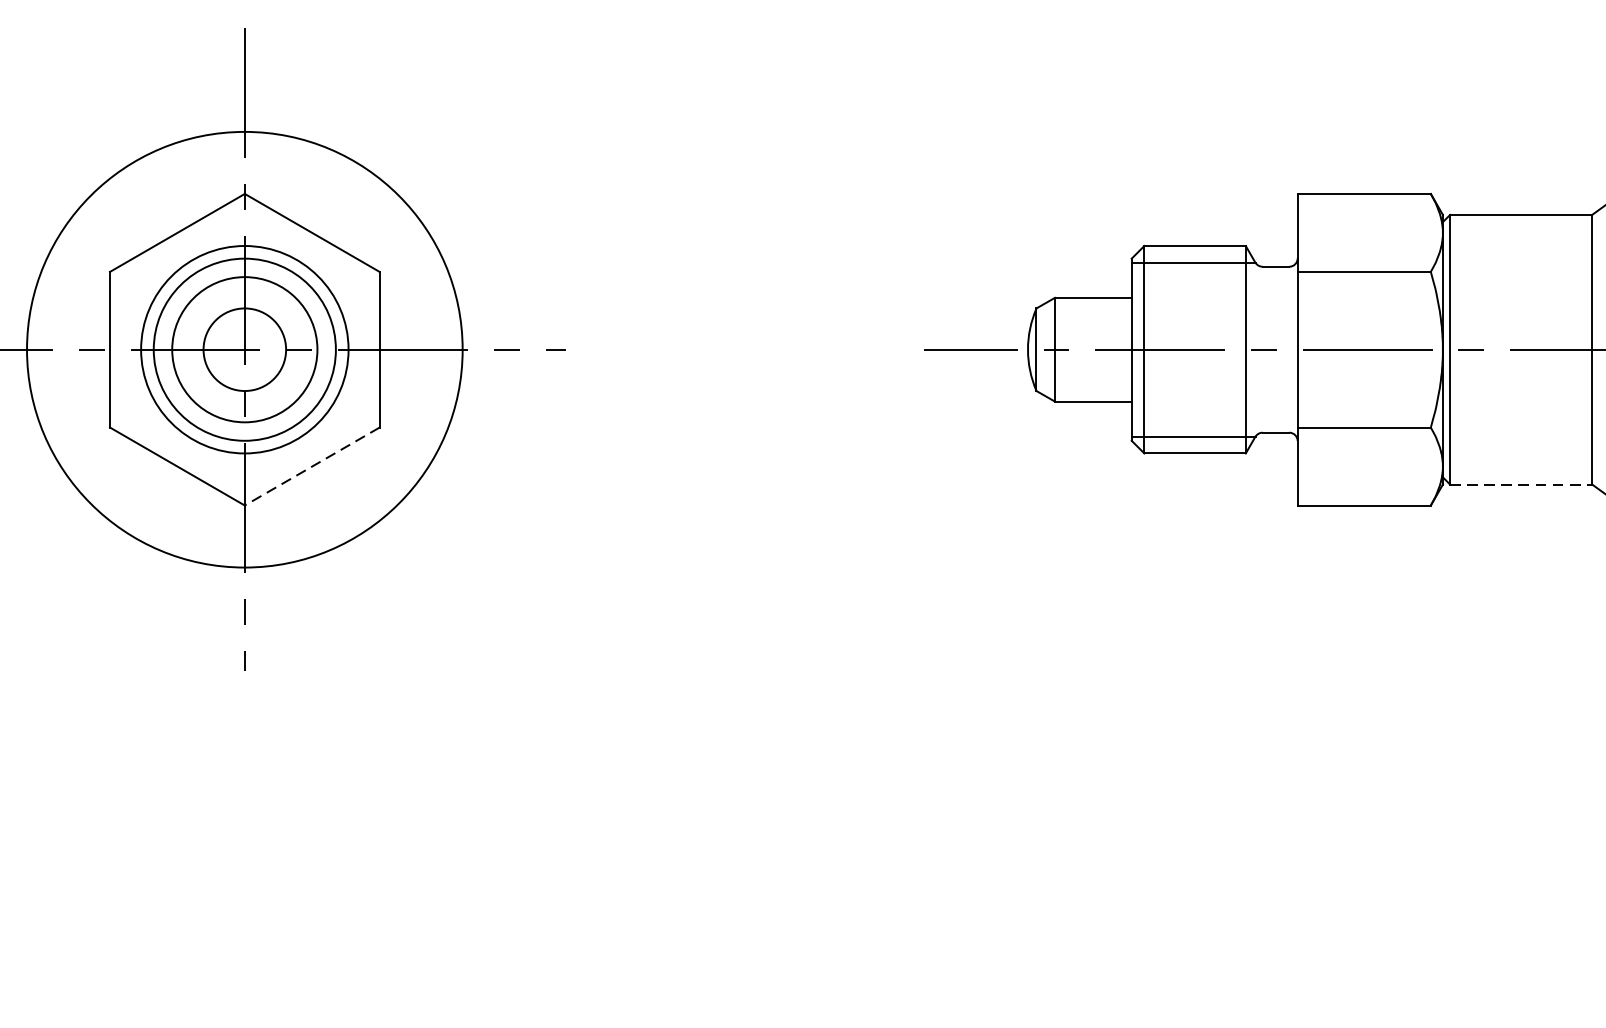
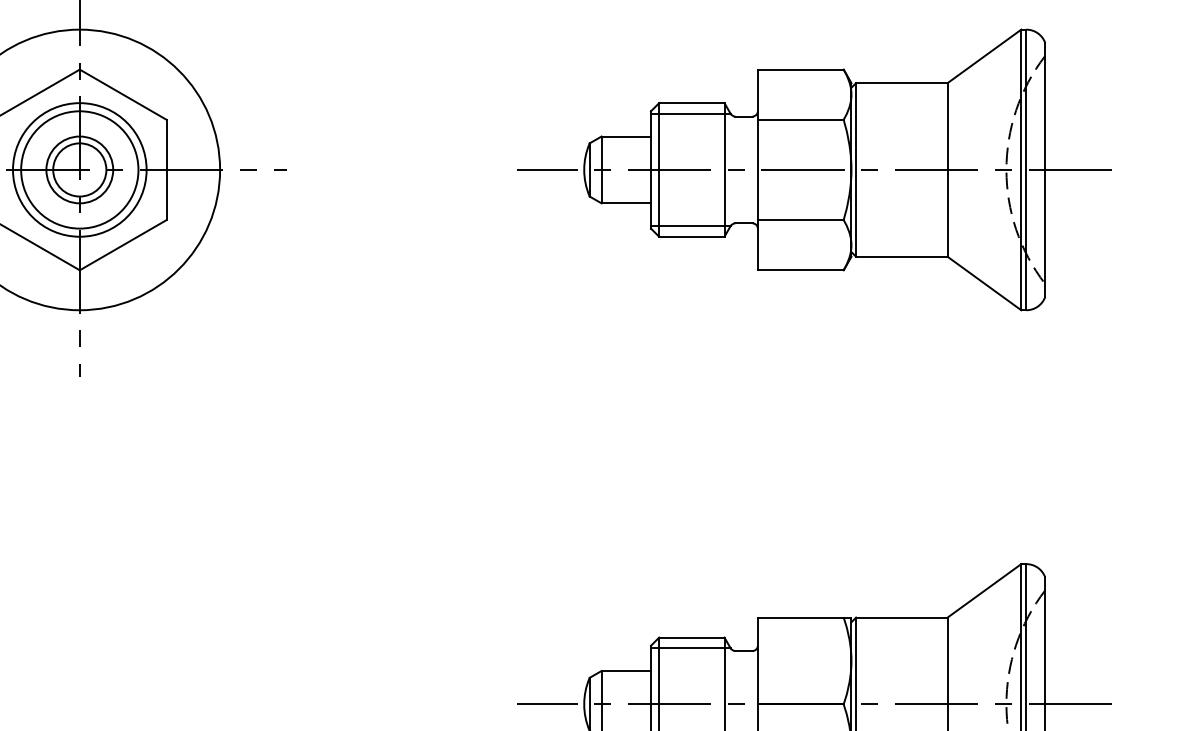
circle: (244, 349) -> (79, 169), size x0.71
line: (311, 467) -> (122, 245), dashed -> solid
line: (1520, 484) -> (901, 256), dashed -> solid

